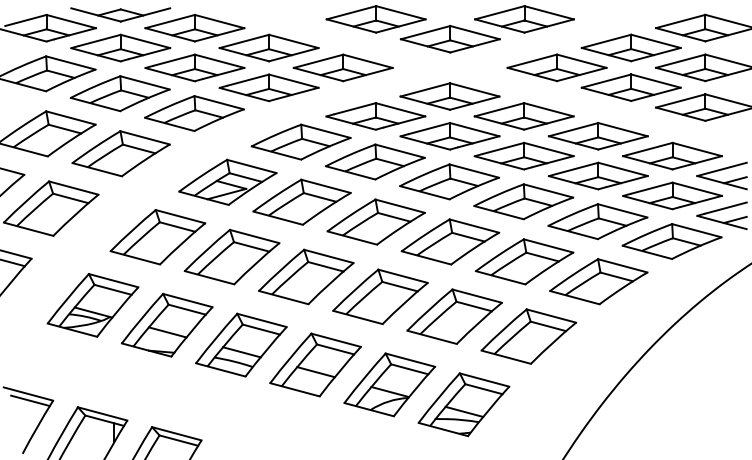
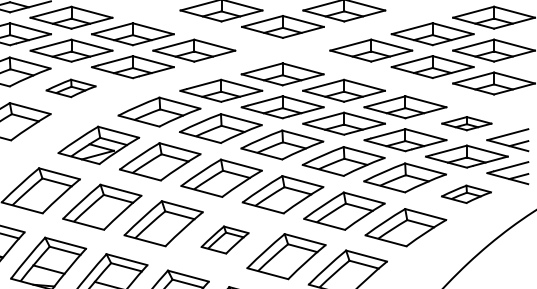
part: (194, 113) -> (71, 88), size x0.6
part: (672, 155) -> (466, 123), size x0.6
part: (671, 241) -> (466, 194), size x0.6
part: (380, 296) -> (225, 239), size x0.6

